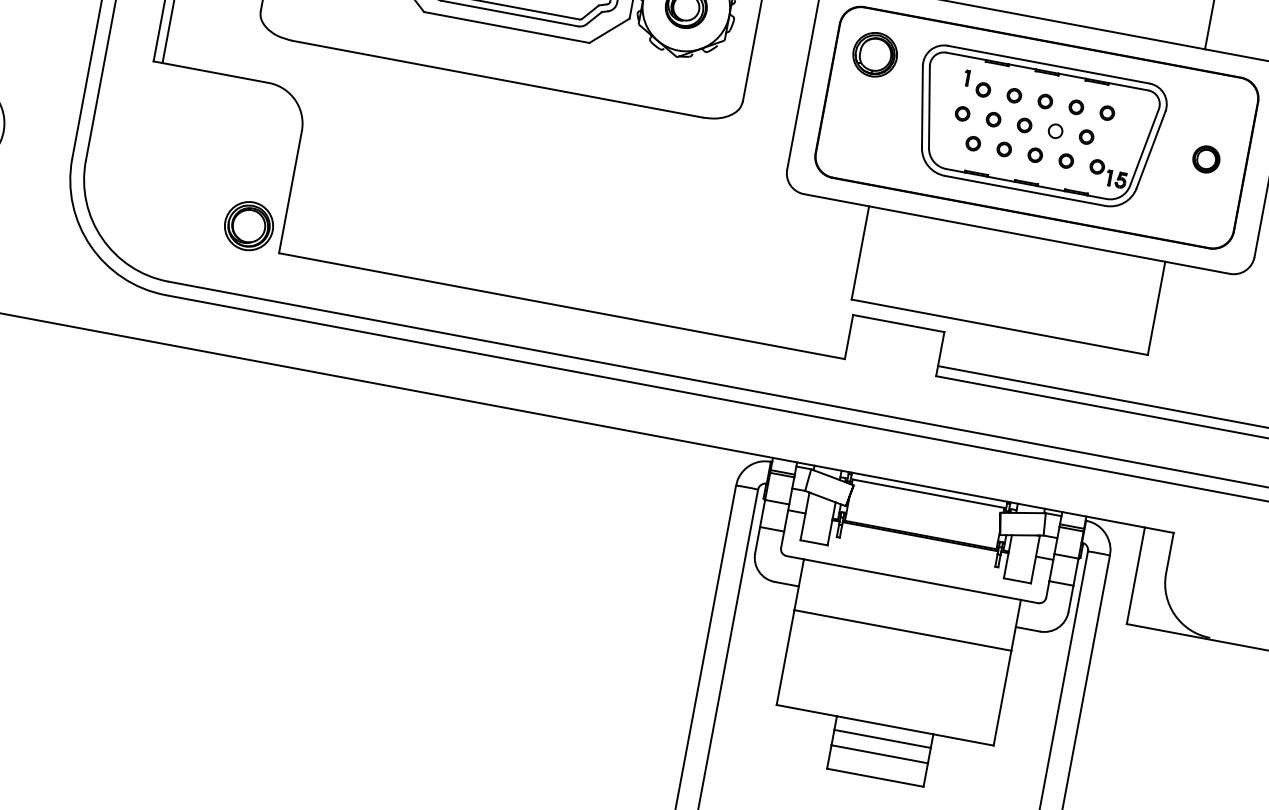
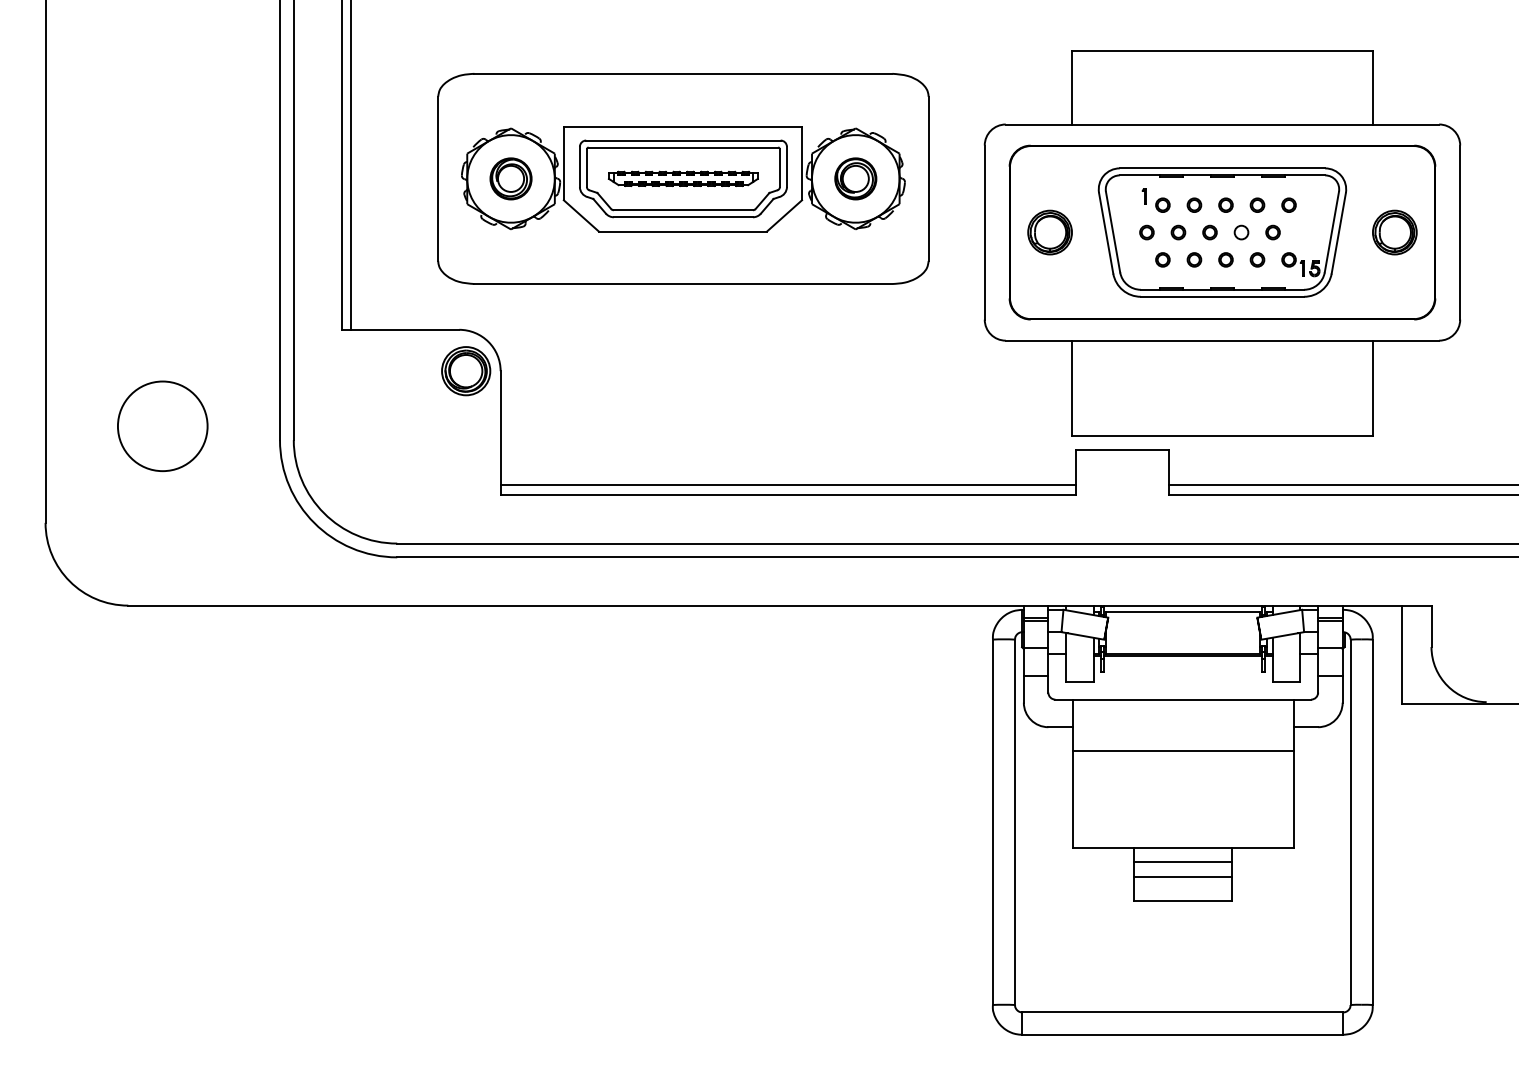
part: (874, 54) -> (1049, 232), moved
part: (1205, 159) -> (1394, 232), size x1.67
part: (249, 226) -> (466, 371), moved
line: (563, 296) -> (788, 485), added

